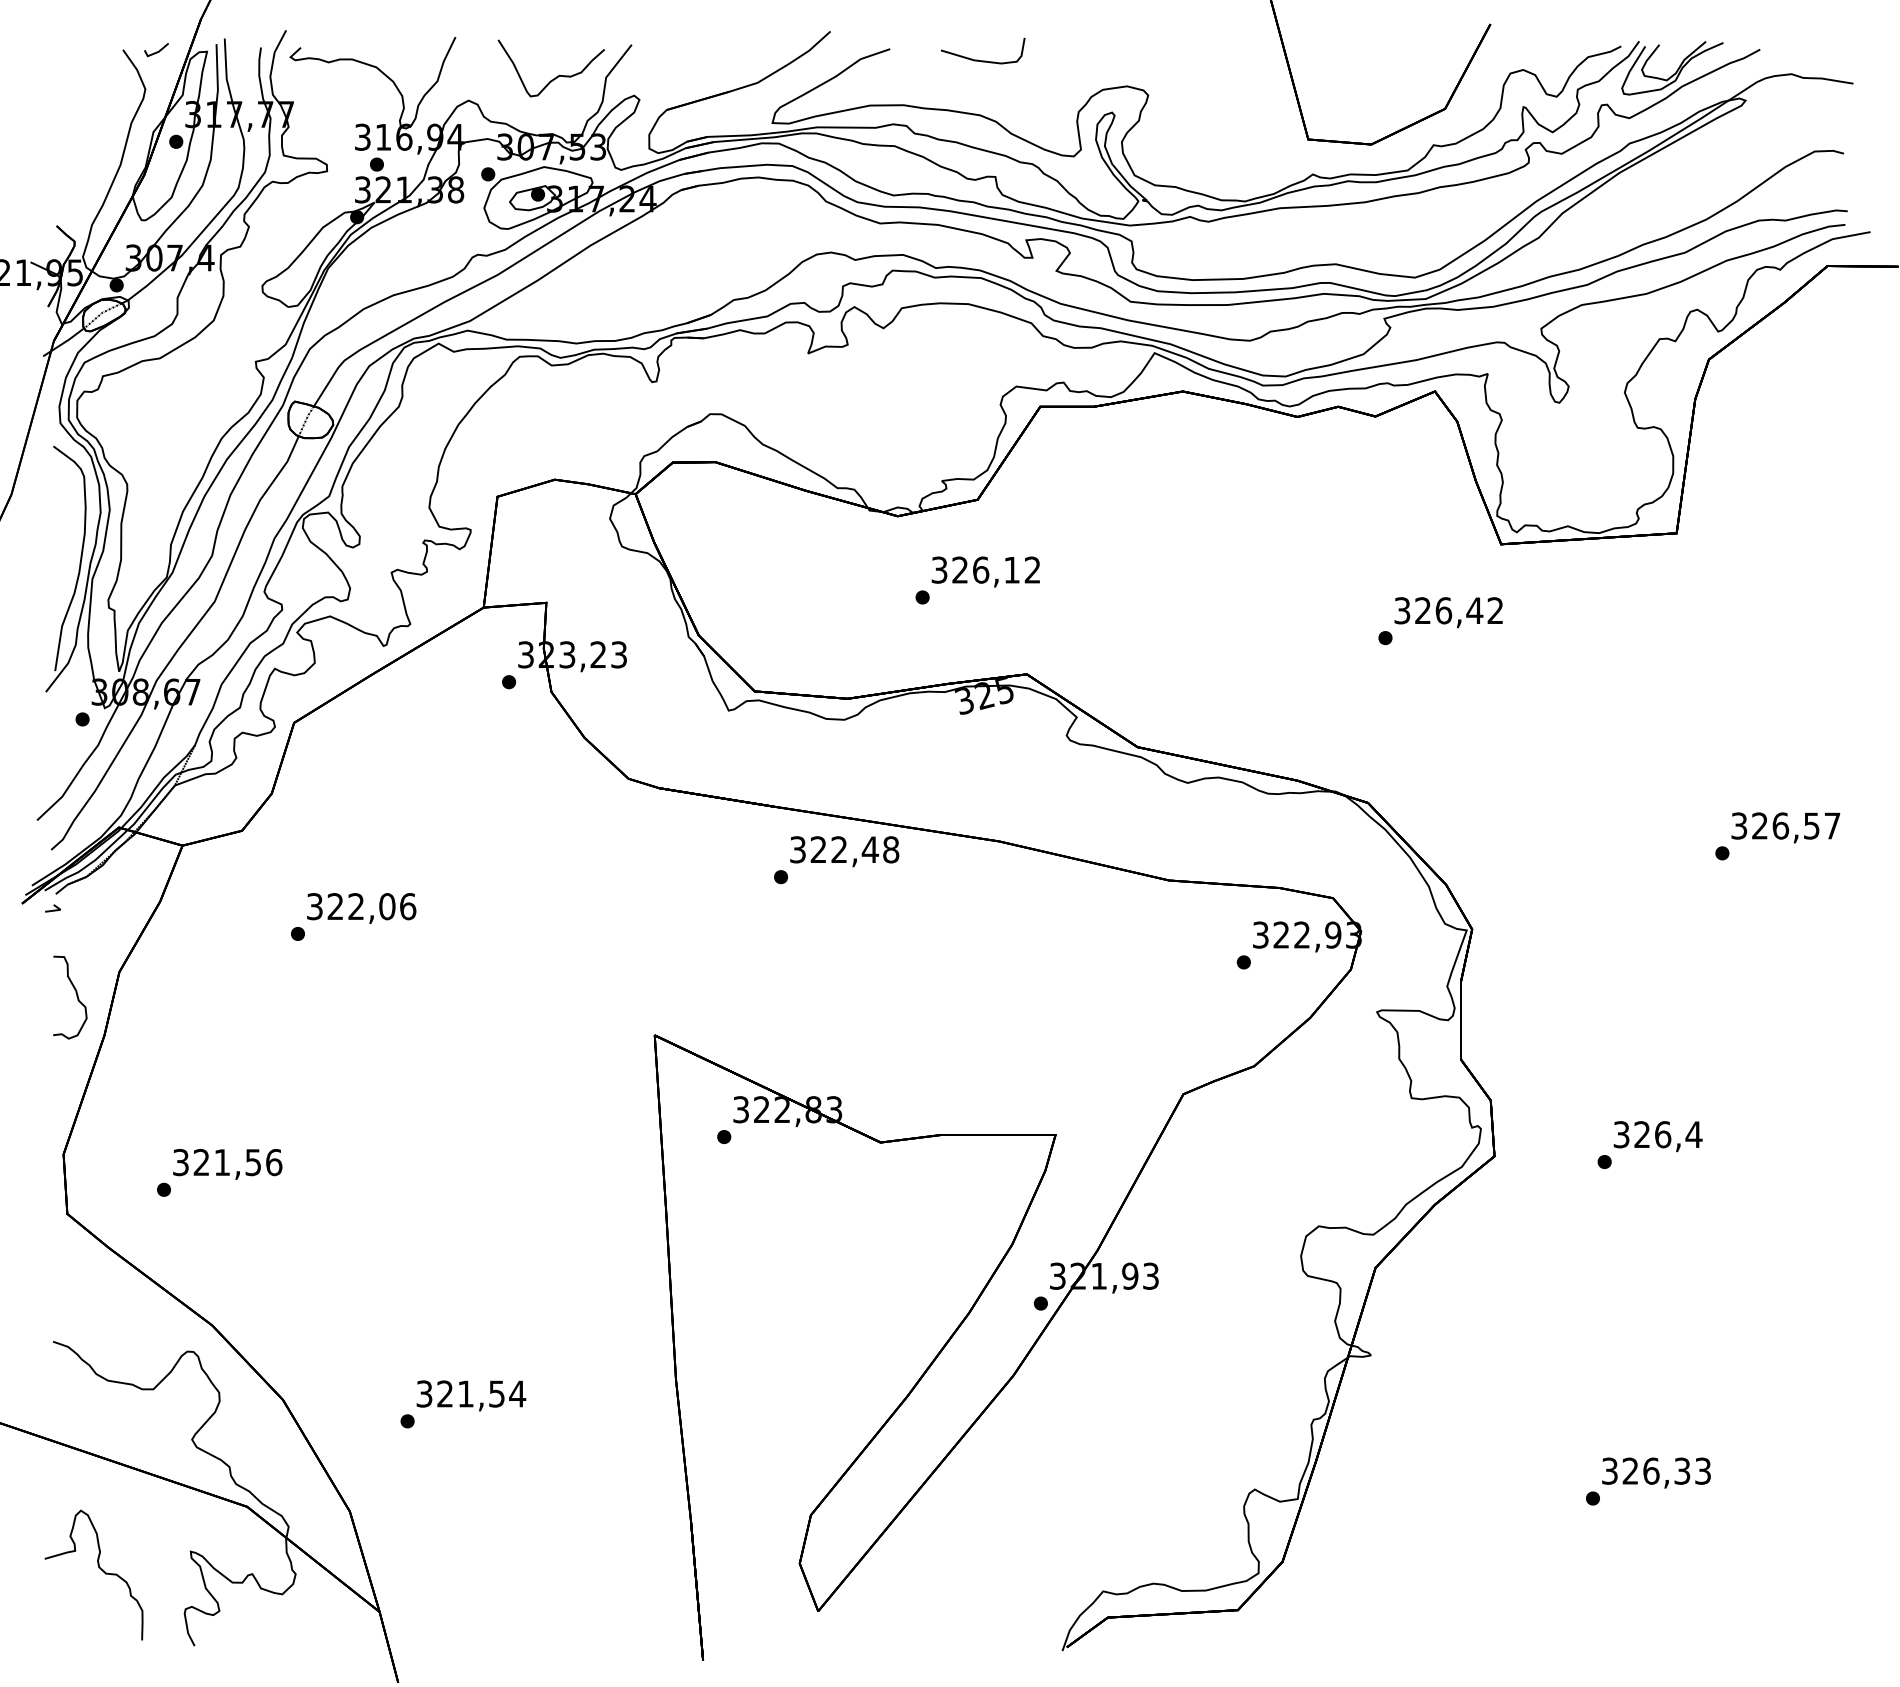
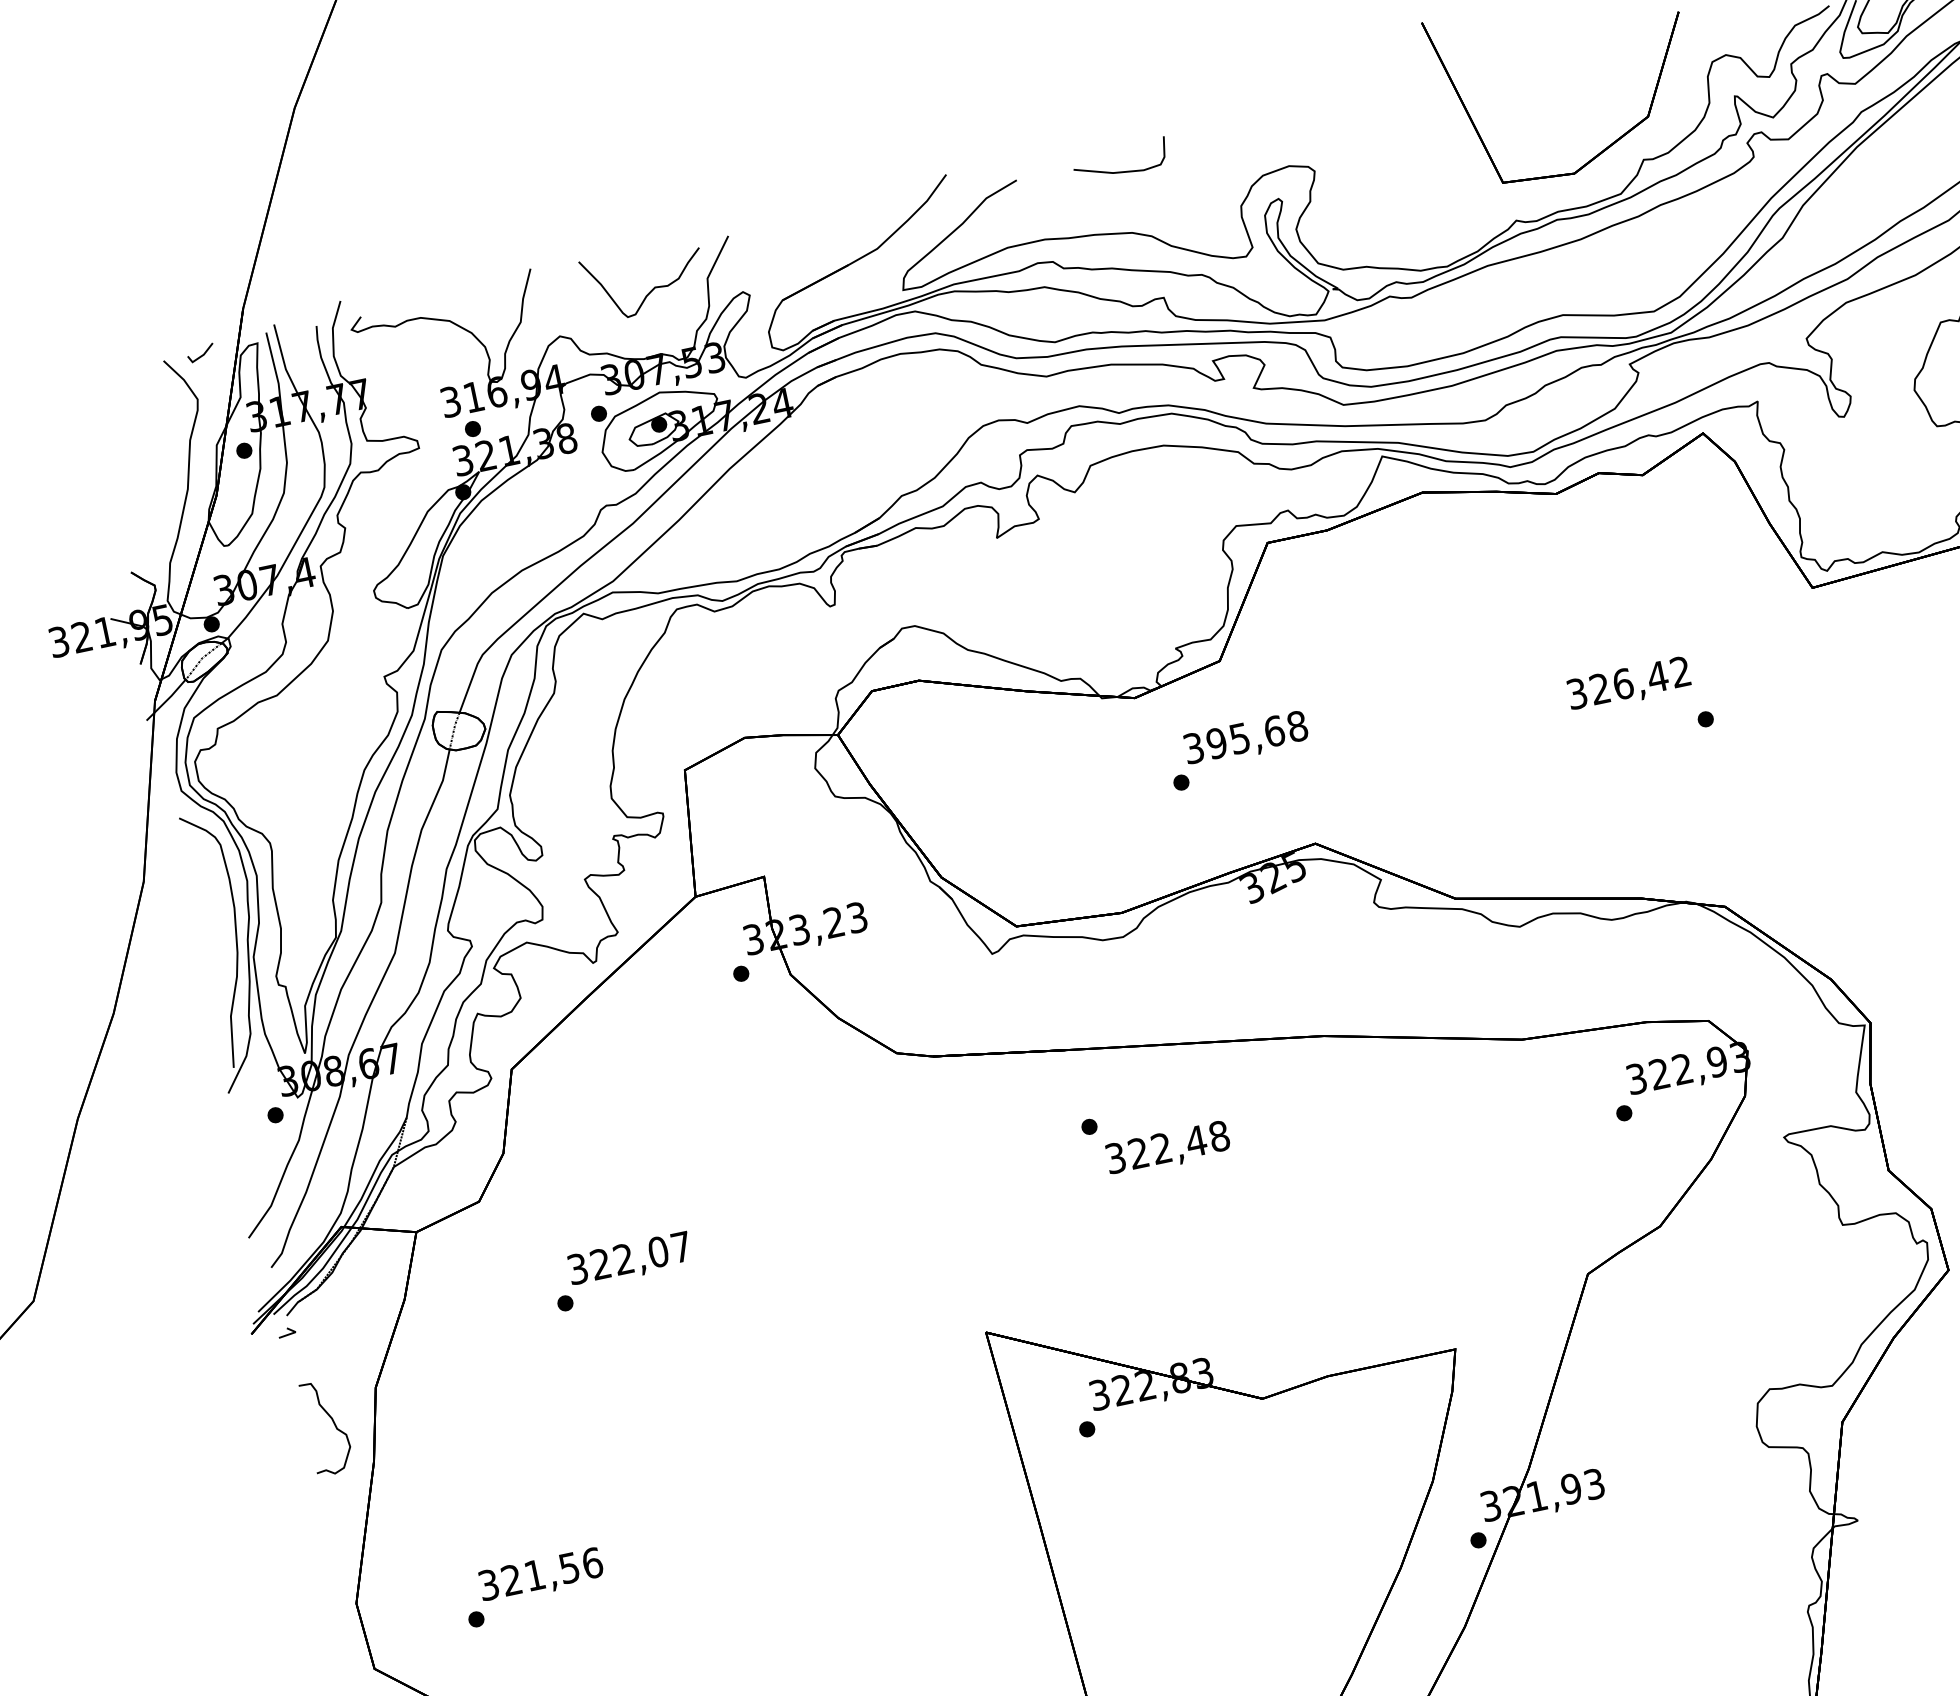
text: (996, 569) -> (1257, 734), 326,12 -> 395,68
text: (1448, 612) -> (1628, 684), moved
text: (844, 851) -> (1167, 1149), moved
text: (408, 906) -> (681, 1246), 322,06 -> 322,07

